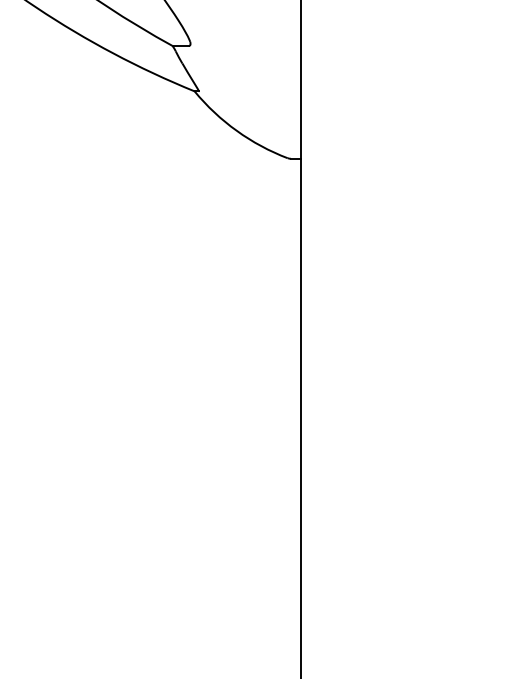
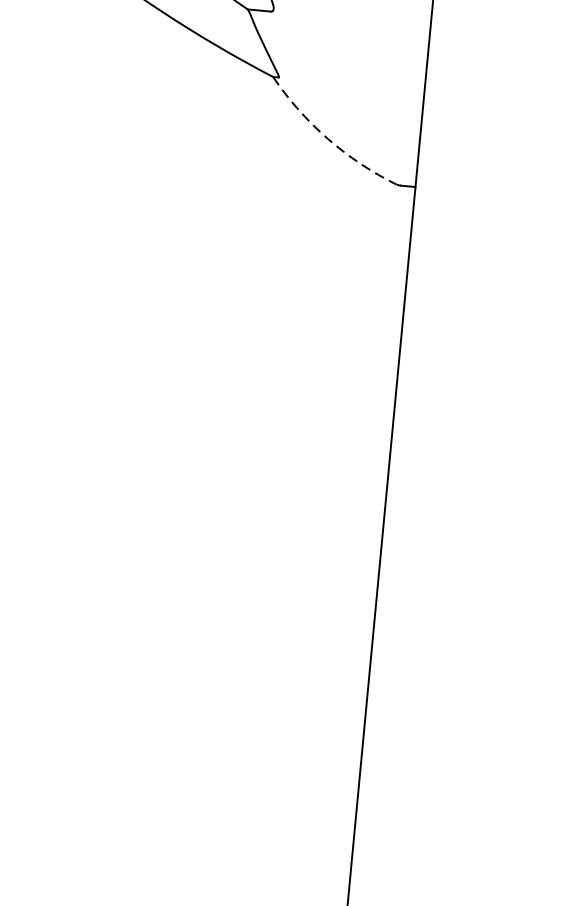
arc: (236, 130) -> (327, 138), solid -> dashed

